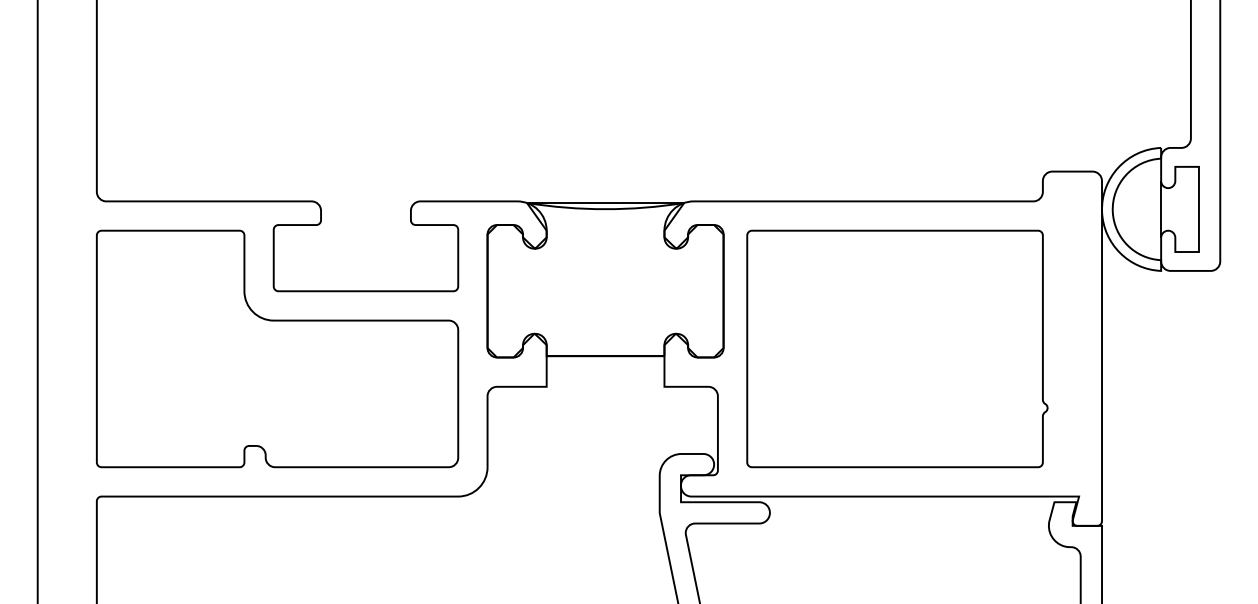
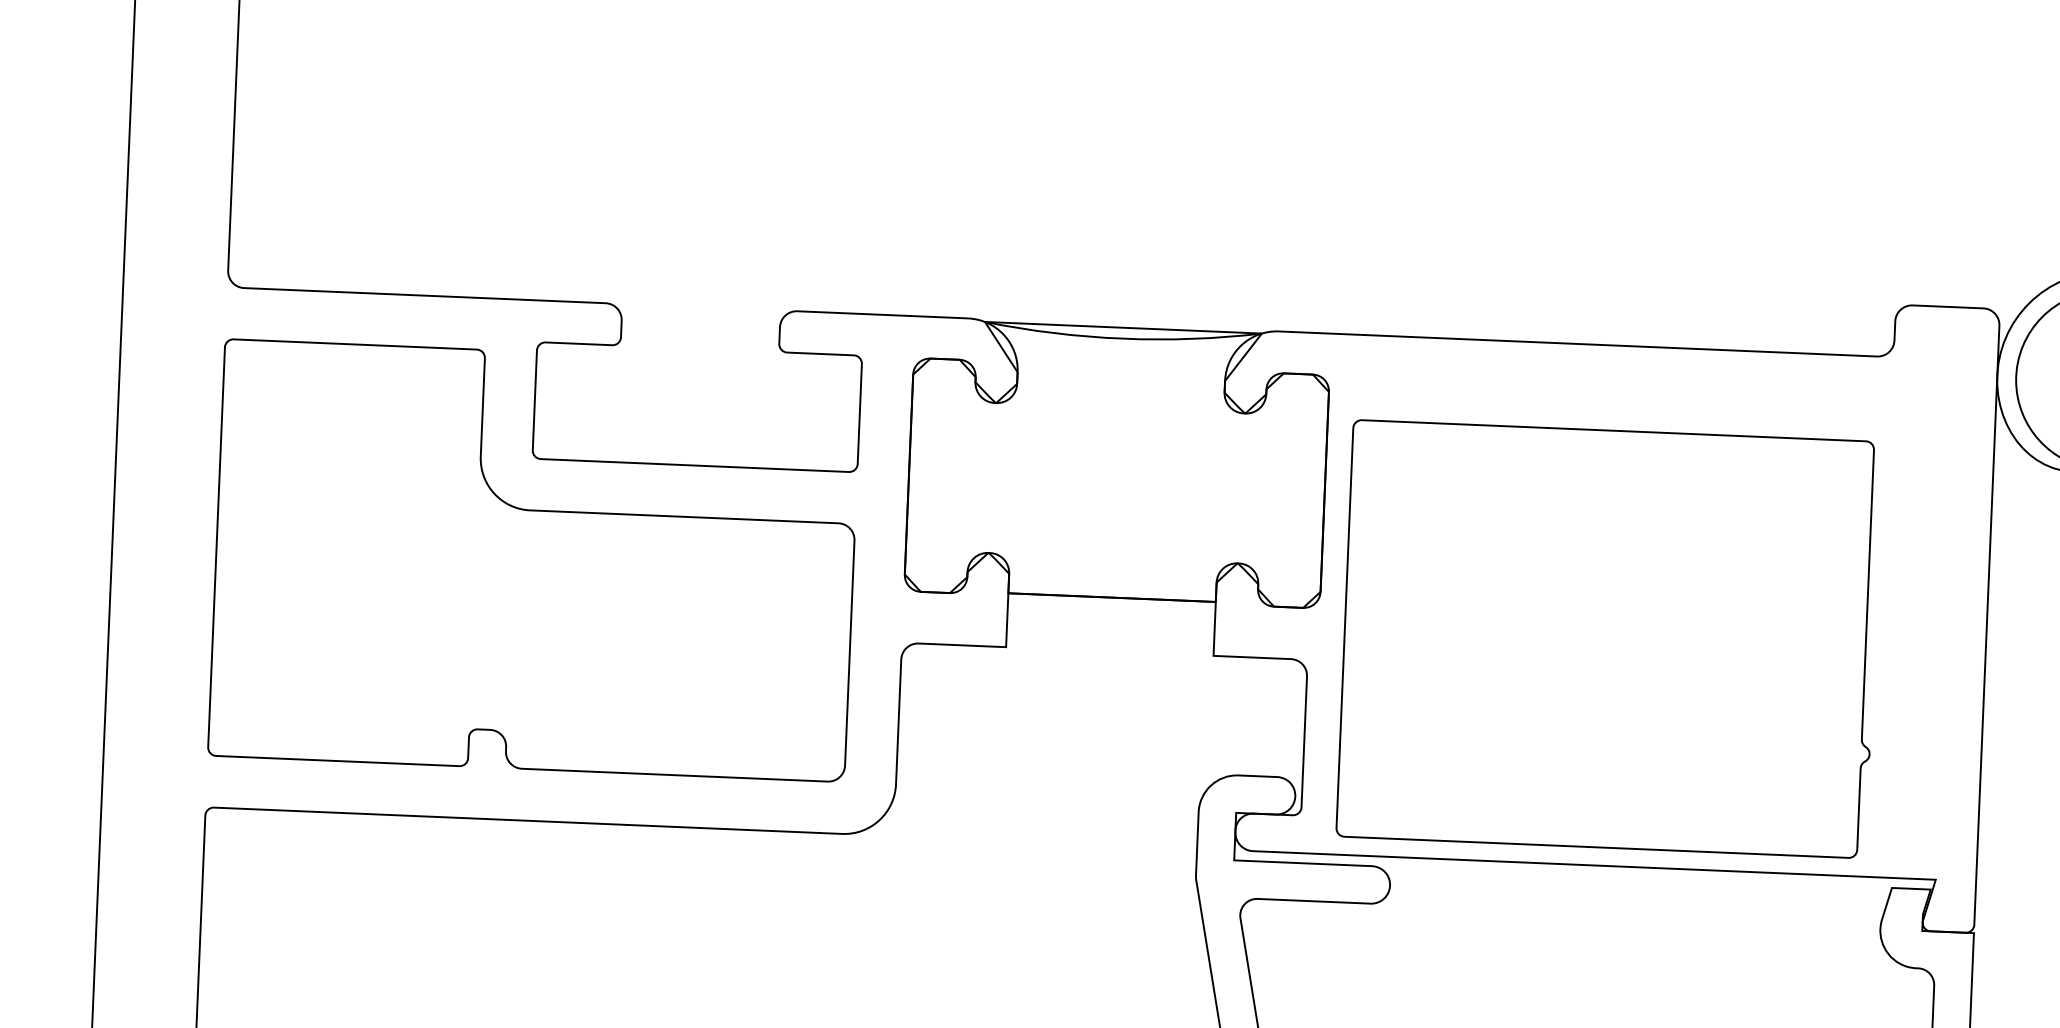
part: (897, 348) -> (1609, 638), moved

